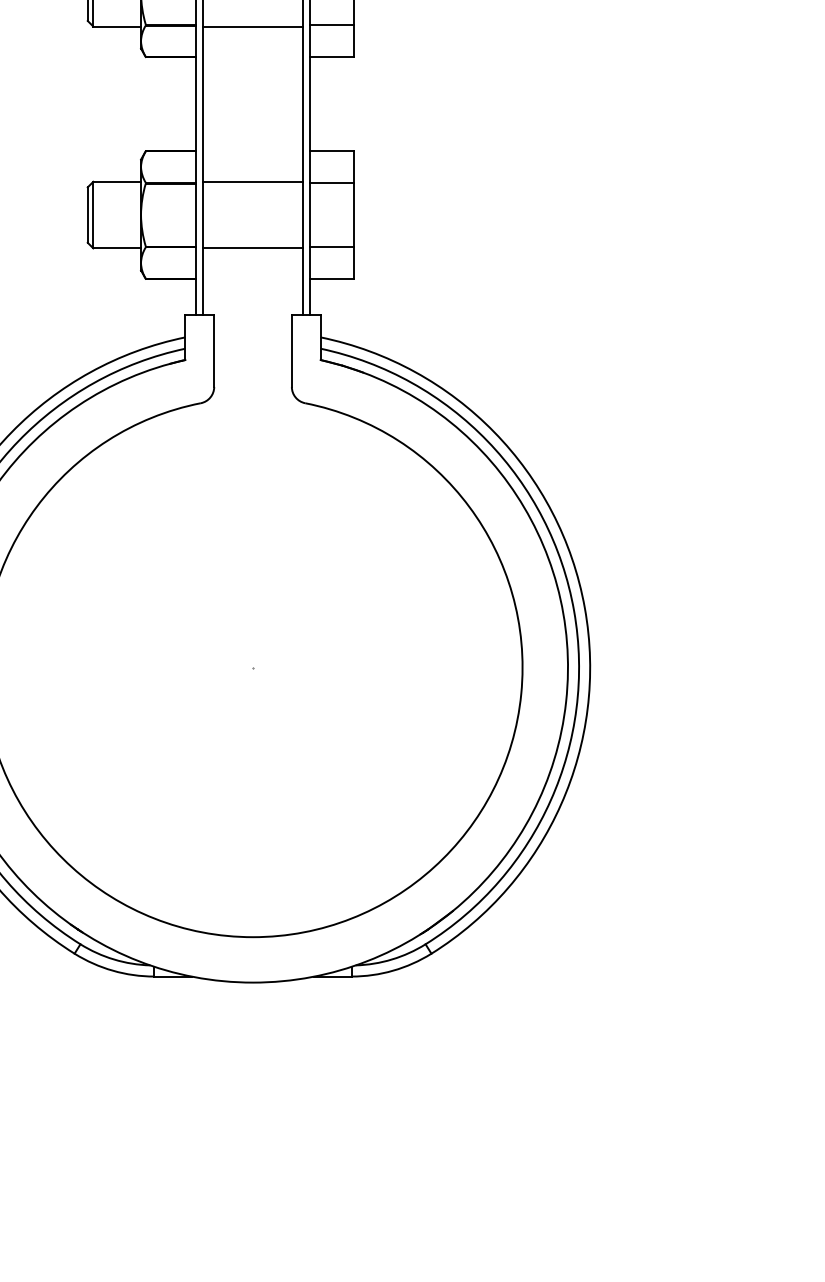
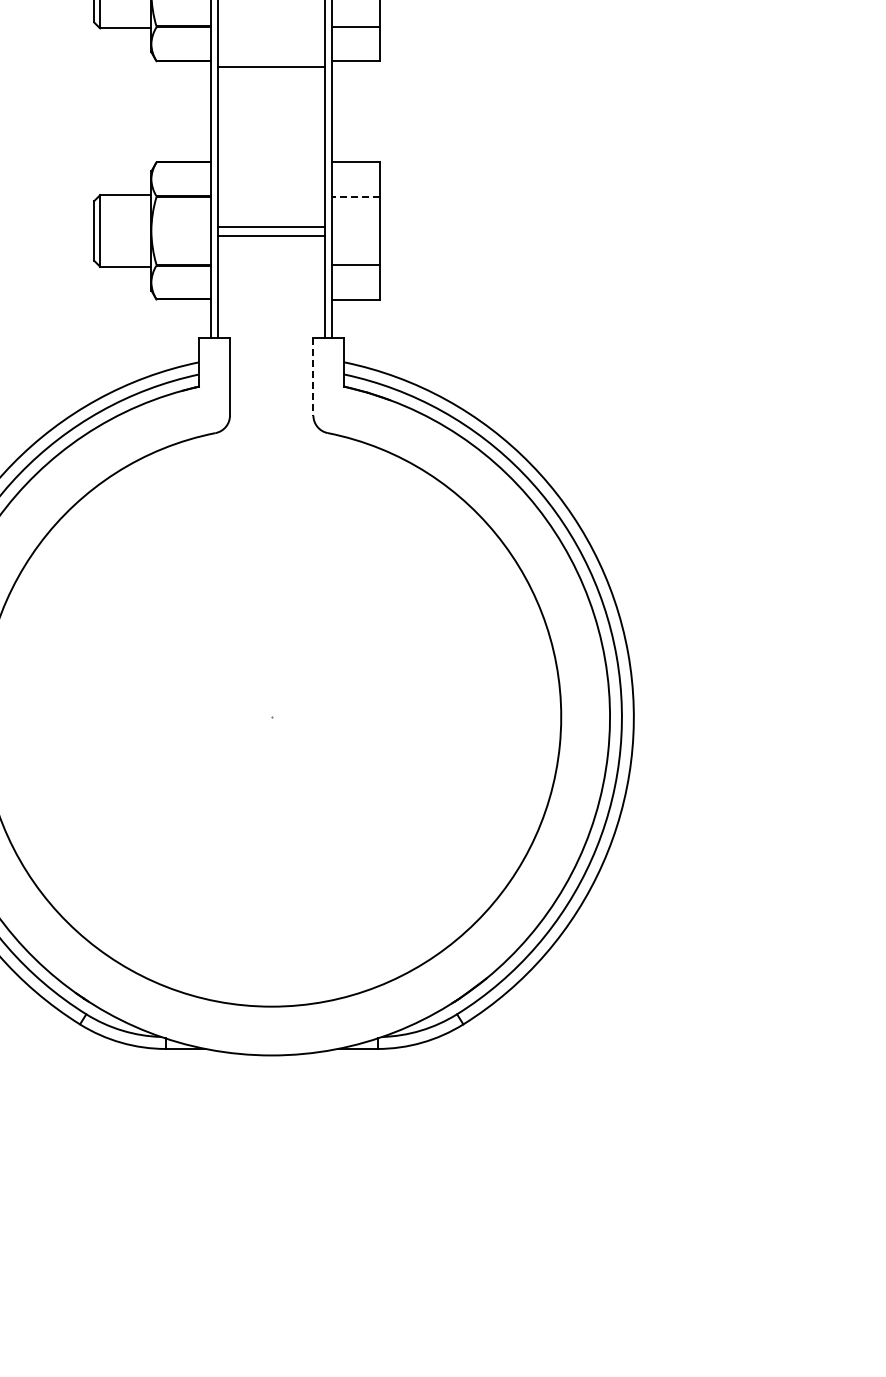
line: (252, 26) -> (271, 67), moved
line: (252, 182) -> (271, 227), moved
line: (331, 182) -> (356, 196), solid -> dashed
line: (252, 248) -> (271, 235), moved
line: (291, 350) -> (313, 376), solid -> dashed

